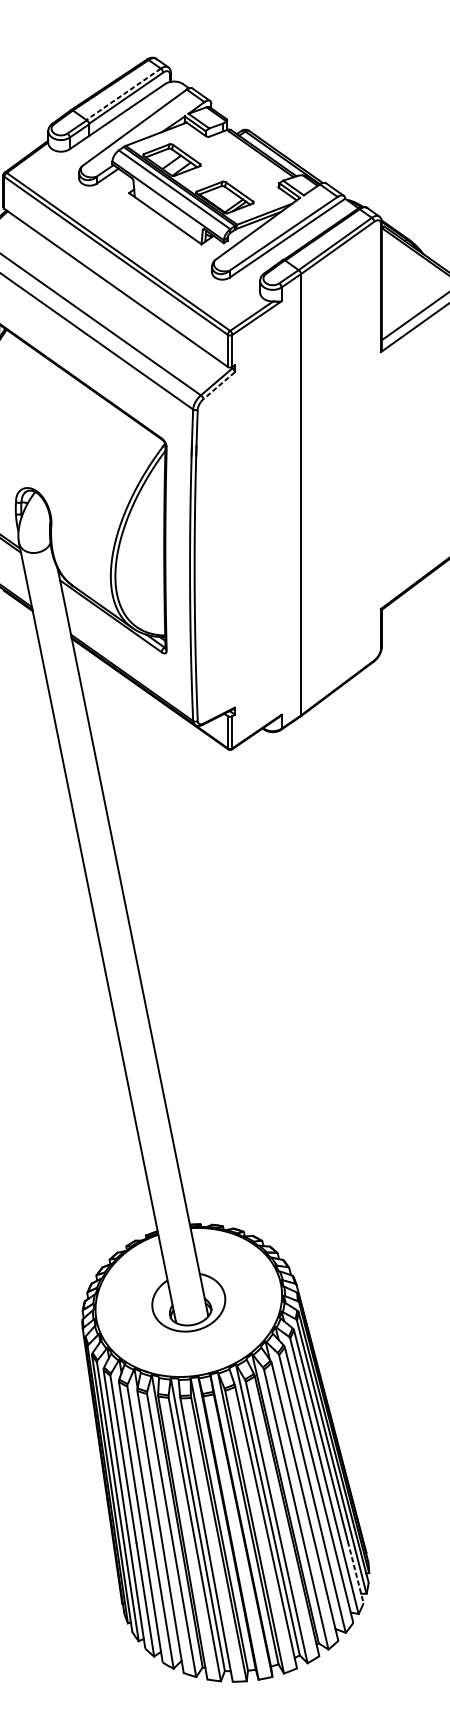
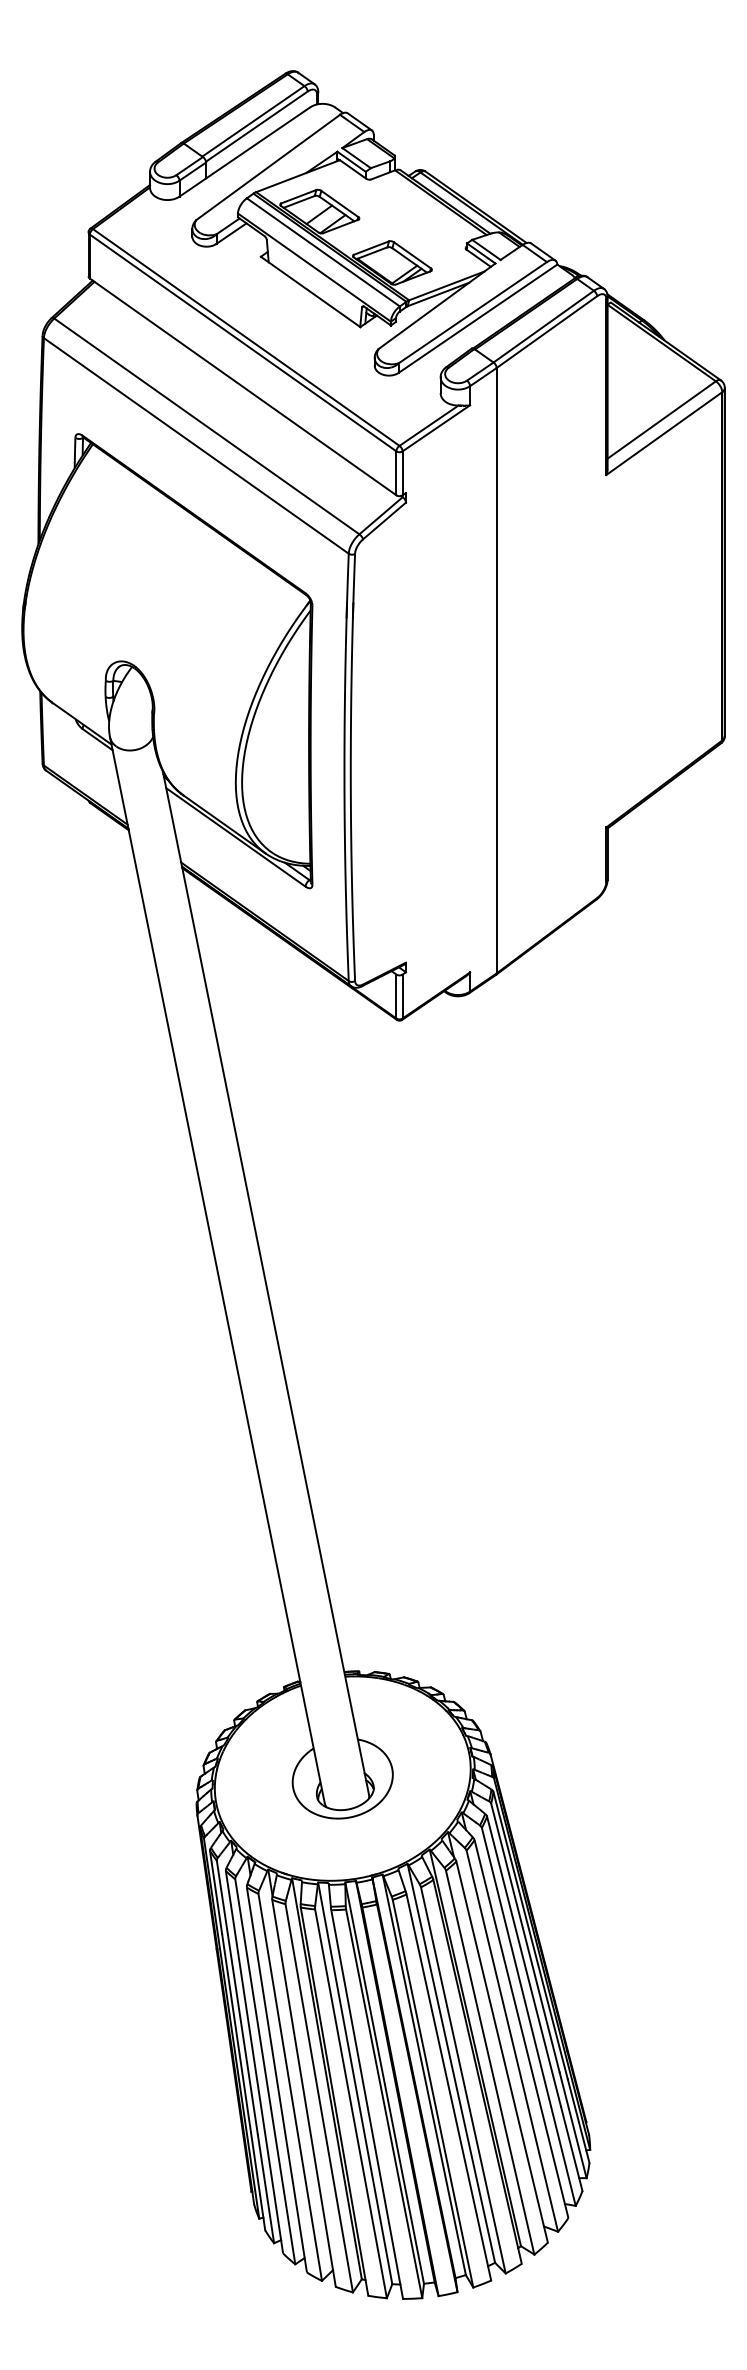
line: (123, 94) -> (253, 121), dashed -> solid
line: (219, 386) -> (384, 521), dashed -> solid
line: (355, 1572) -> (571, 2149), dashed -> solid

